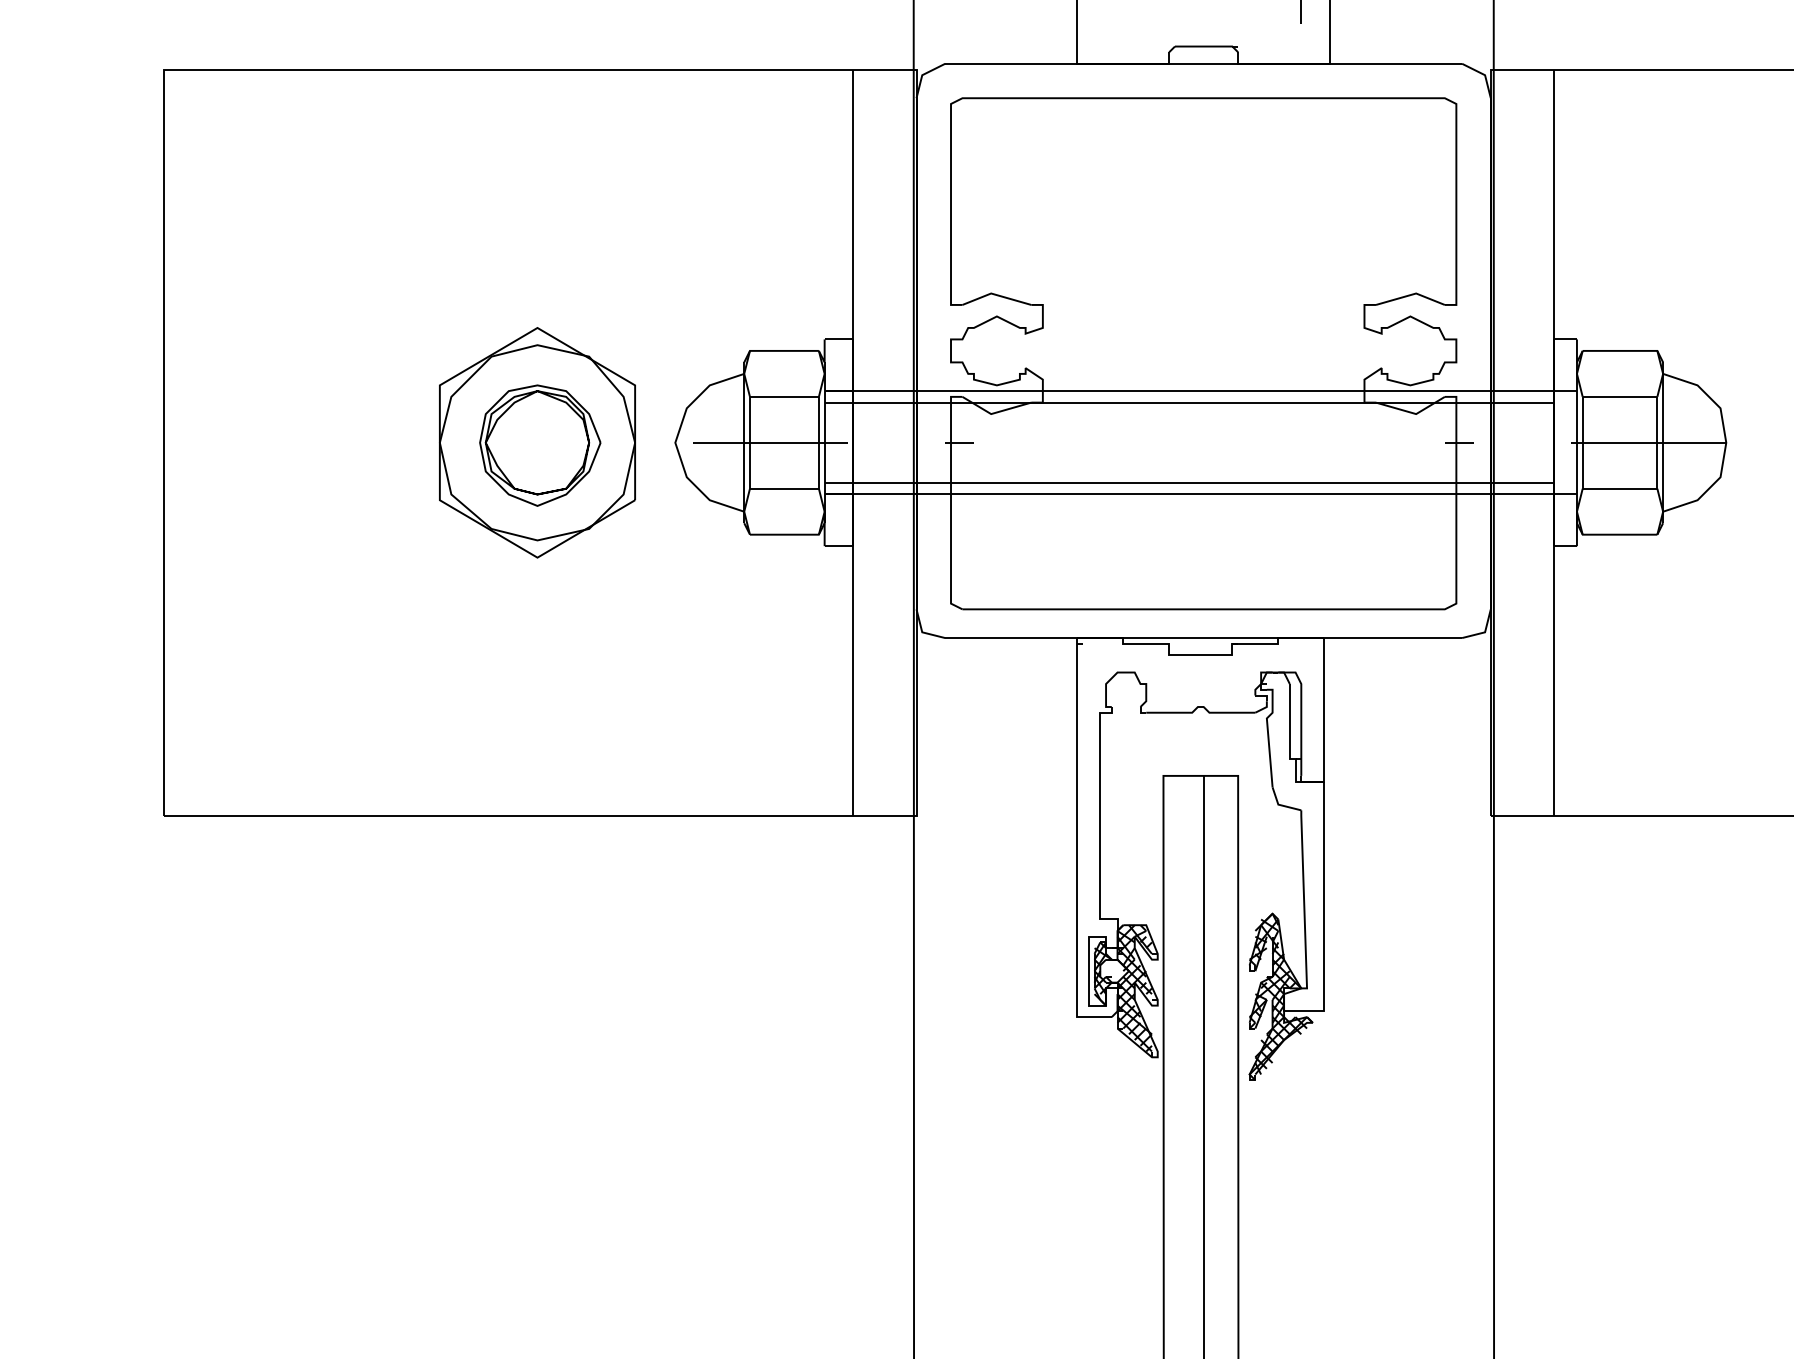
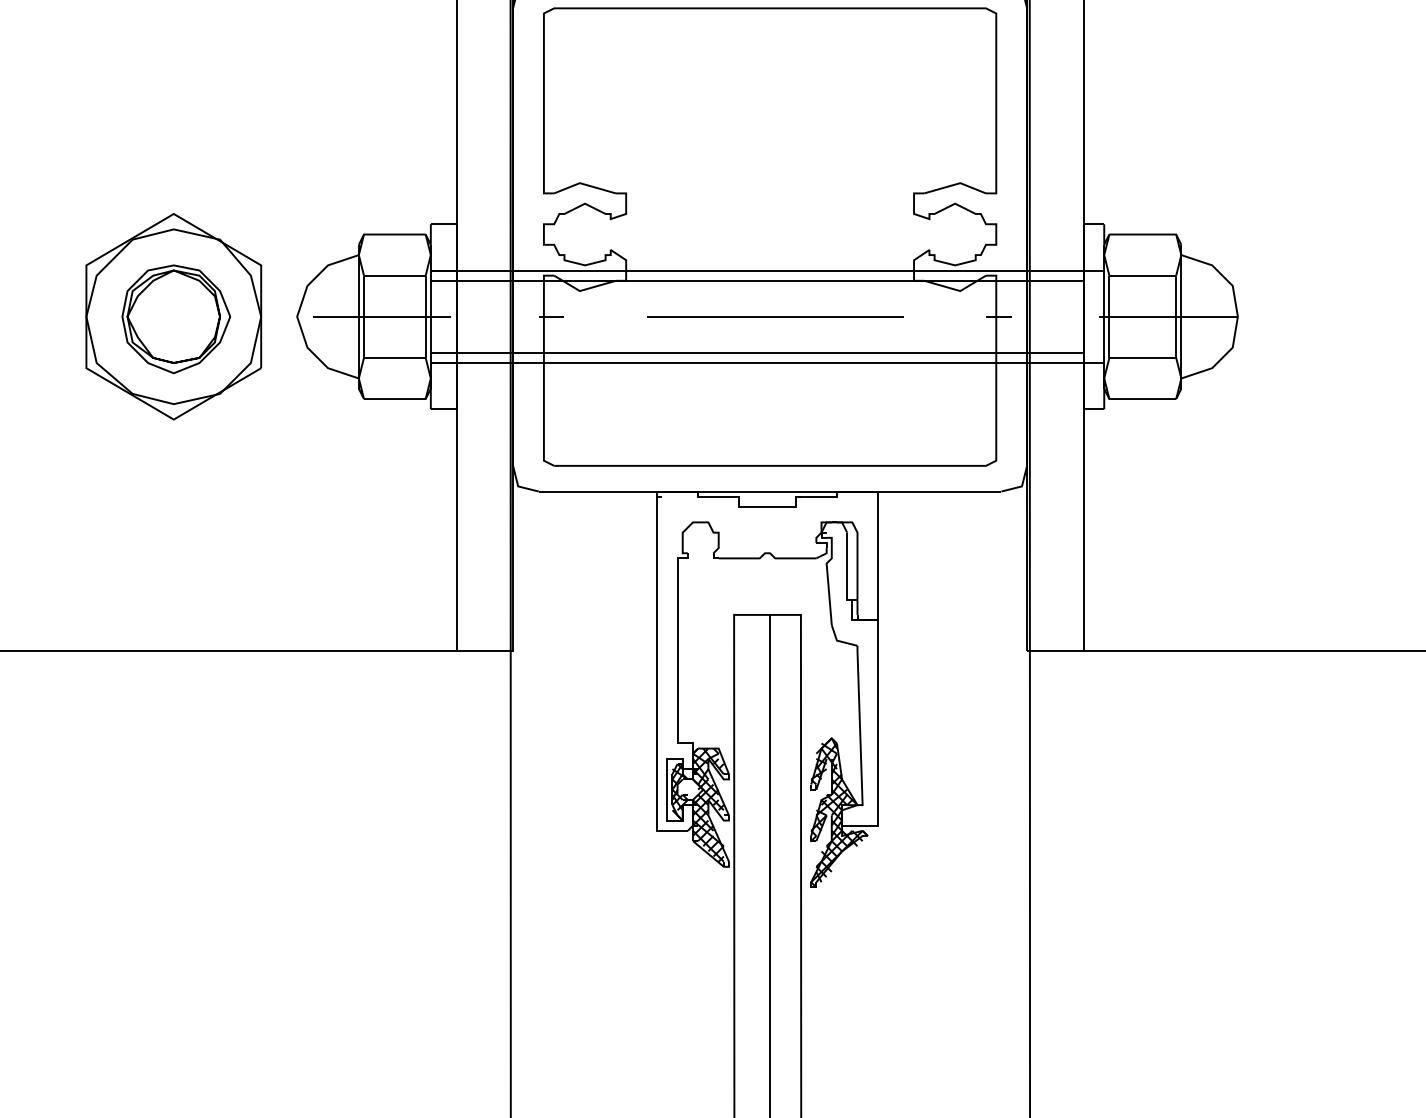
line: (1209, 442) -> (775, 316), added

